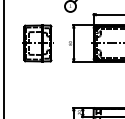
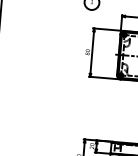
part: (37, 43) -> (43, 48), removed

